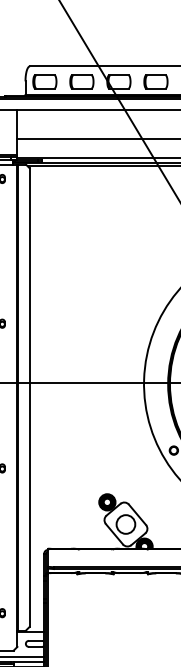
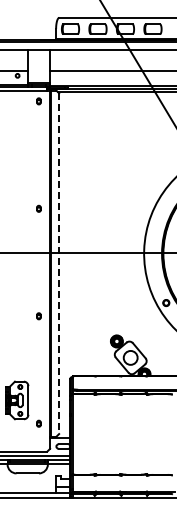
line: (30, 398) -> (59, 264), solid -> dashed

